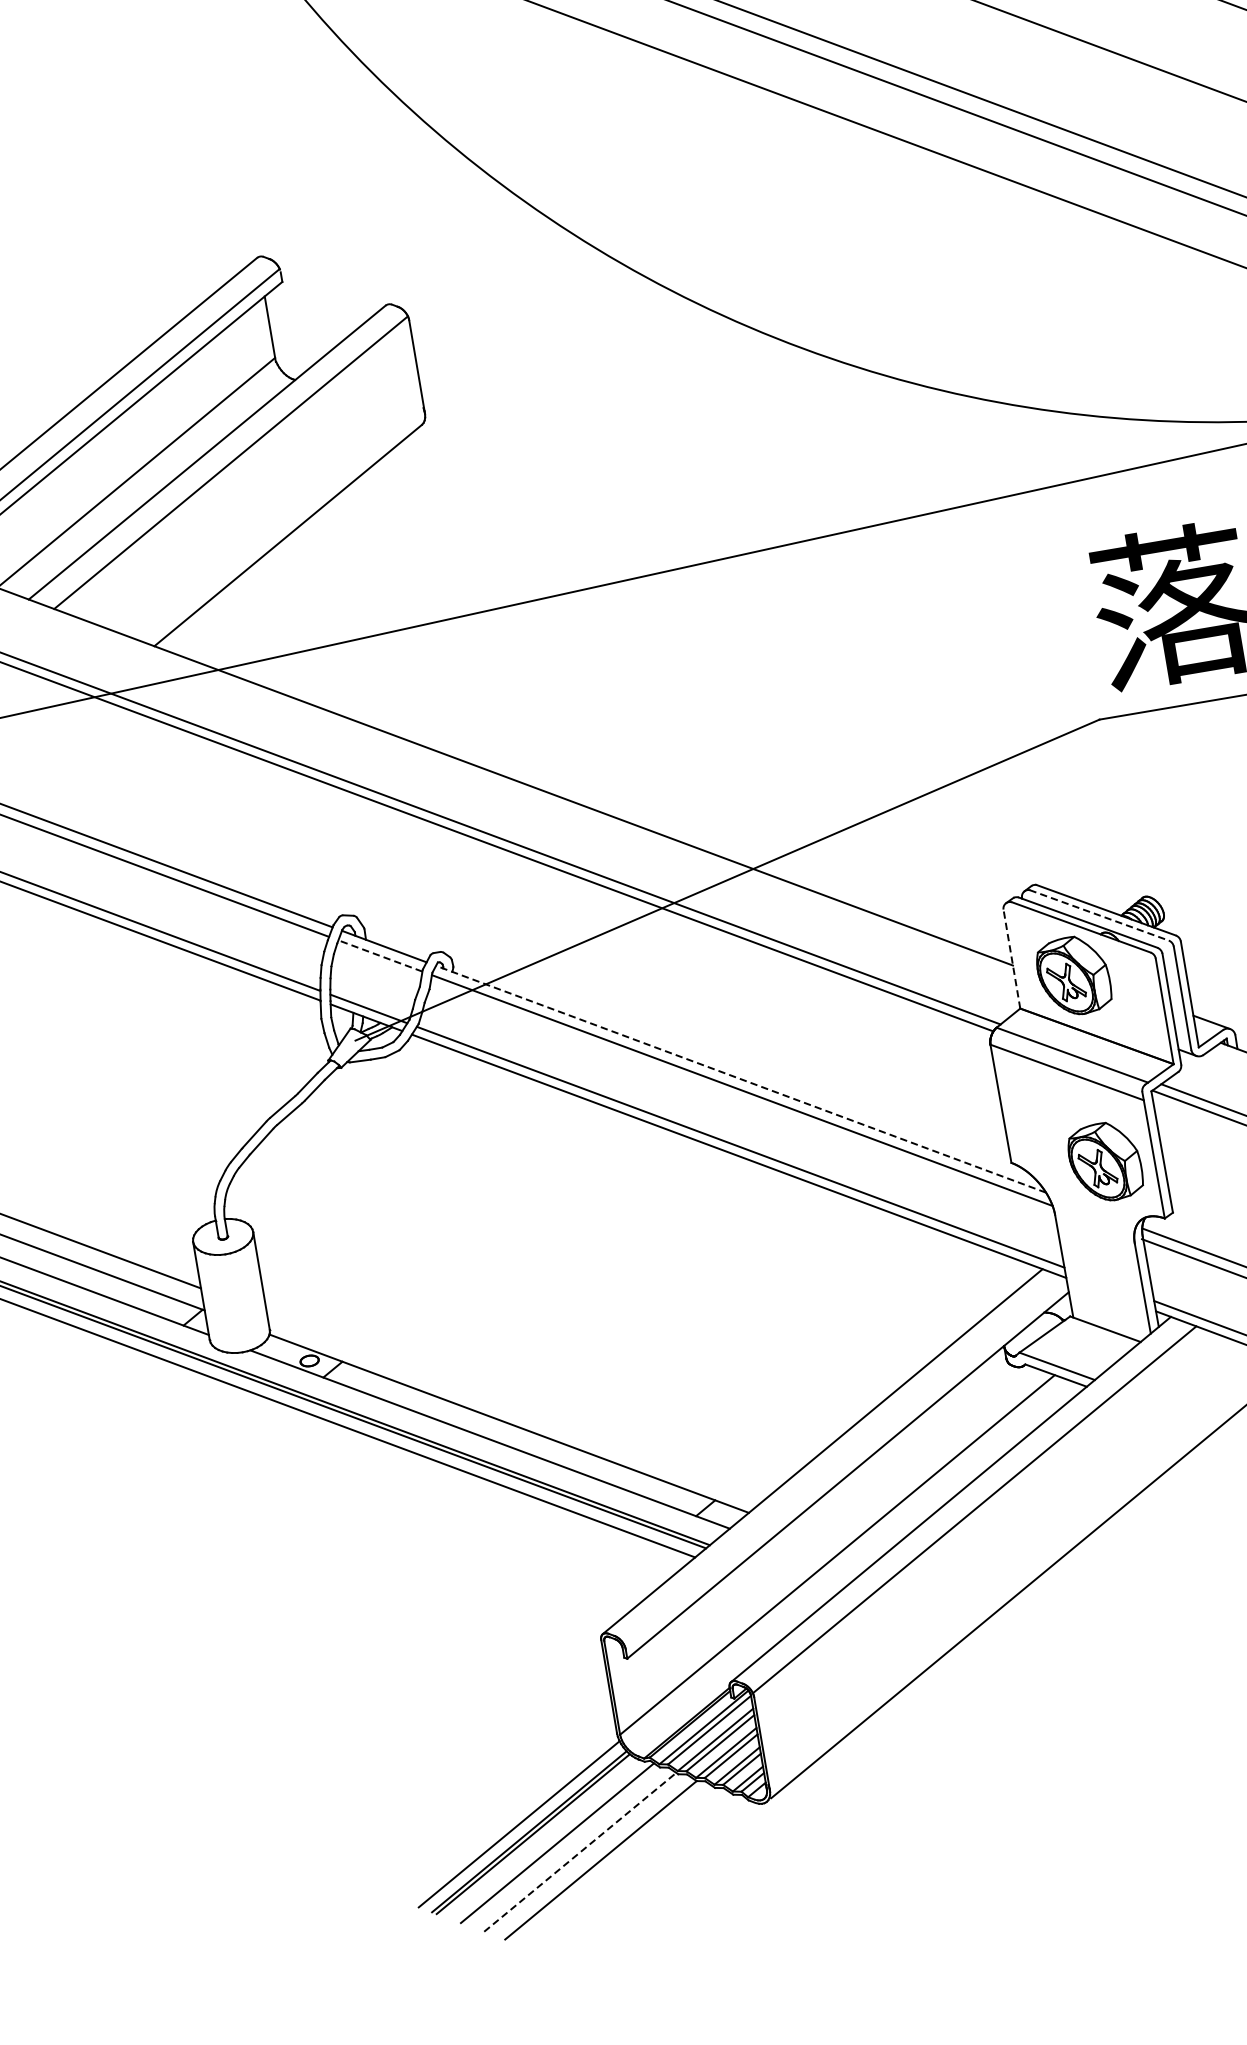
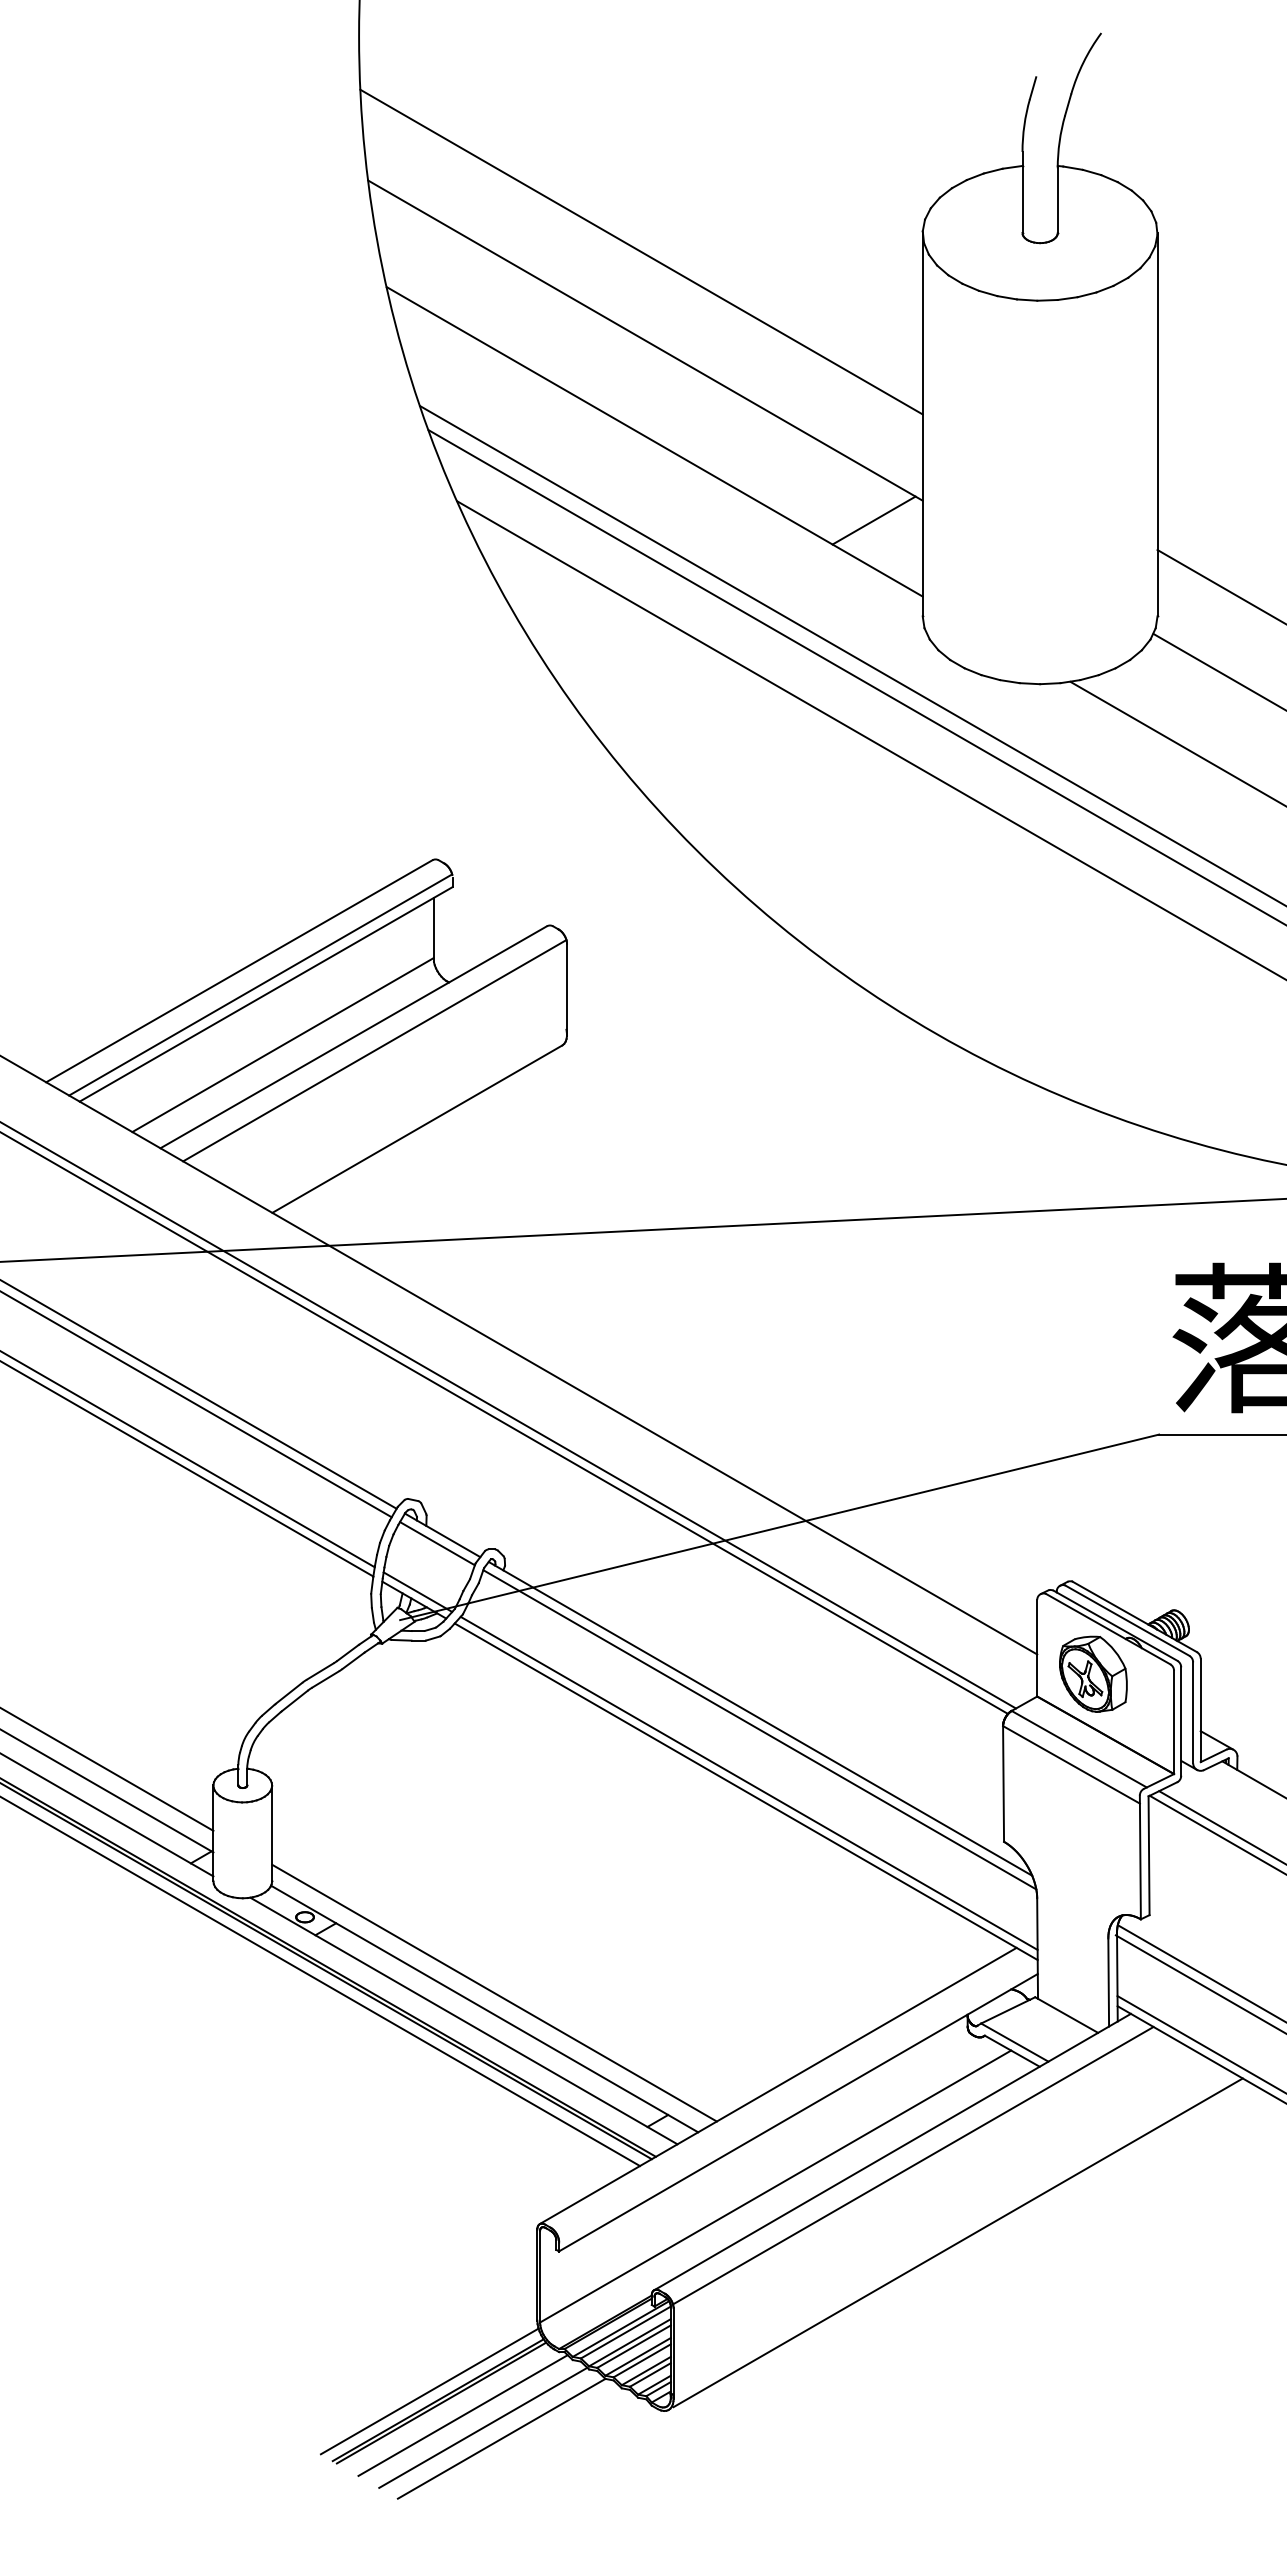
line: (1099, 915) -> (1127, 1620), dashed -> solid
line: (380, 955) -> (437, 1543), dashed -> solid
line: (1012, 958) -> (1037, 1647), dashed -> solid
line: (741, 1078) -> (760, 1718), dashed -> solid
part: (1105, 1161) -> (1093, 1855), removed
line: (516, 1405) -> (494, 1992), added
line: (580, 1851) -> (483, 2427), dashed -> solid

